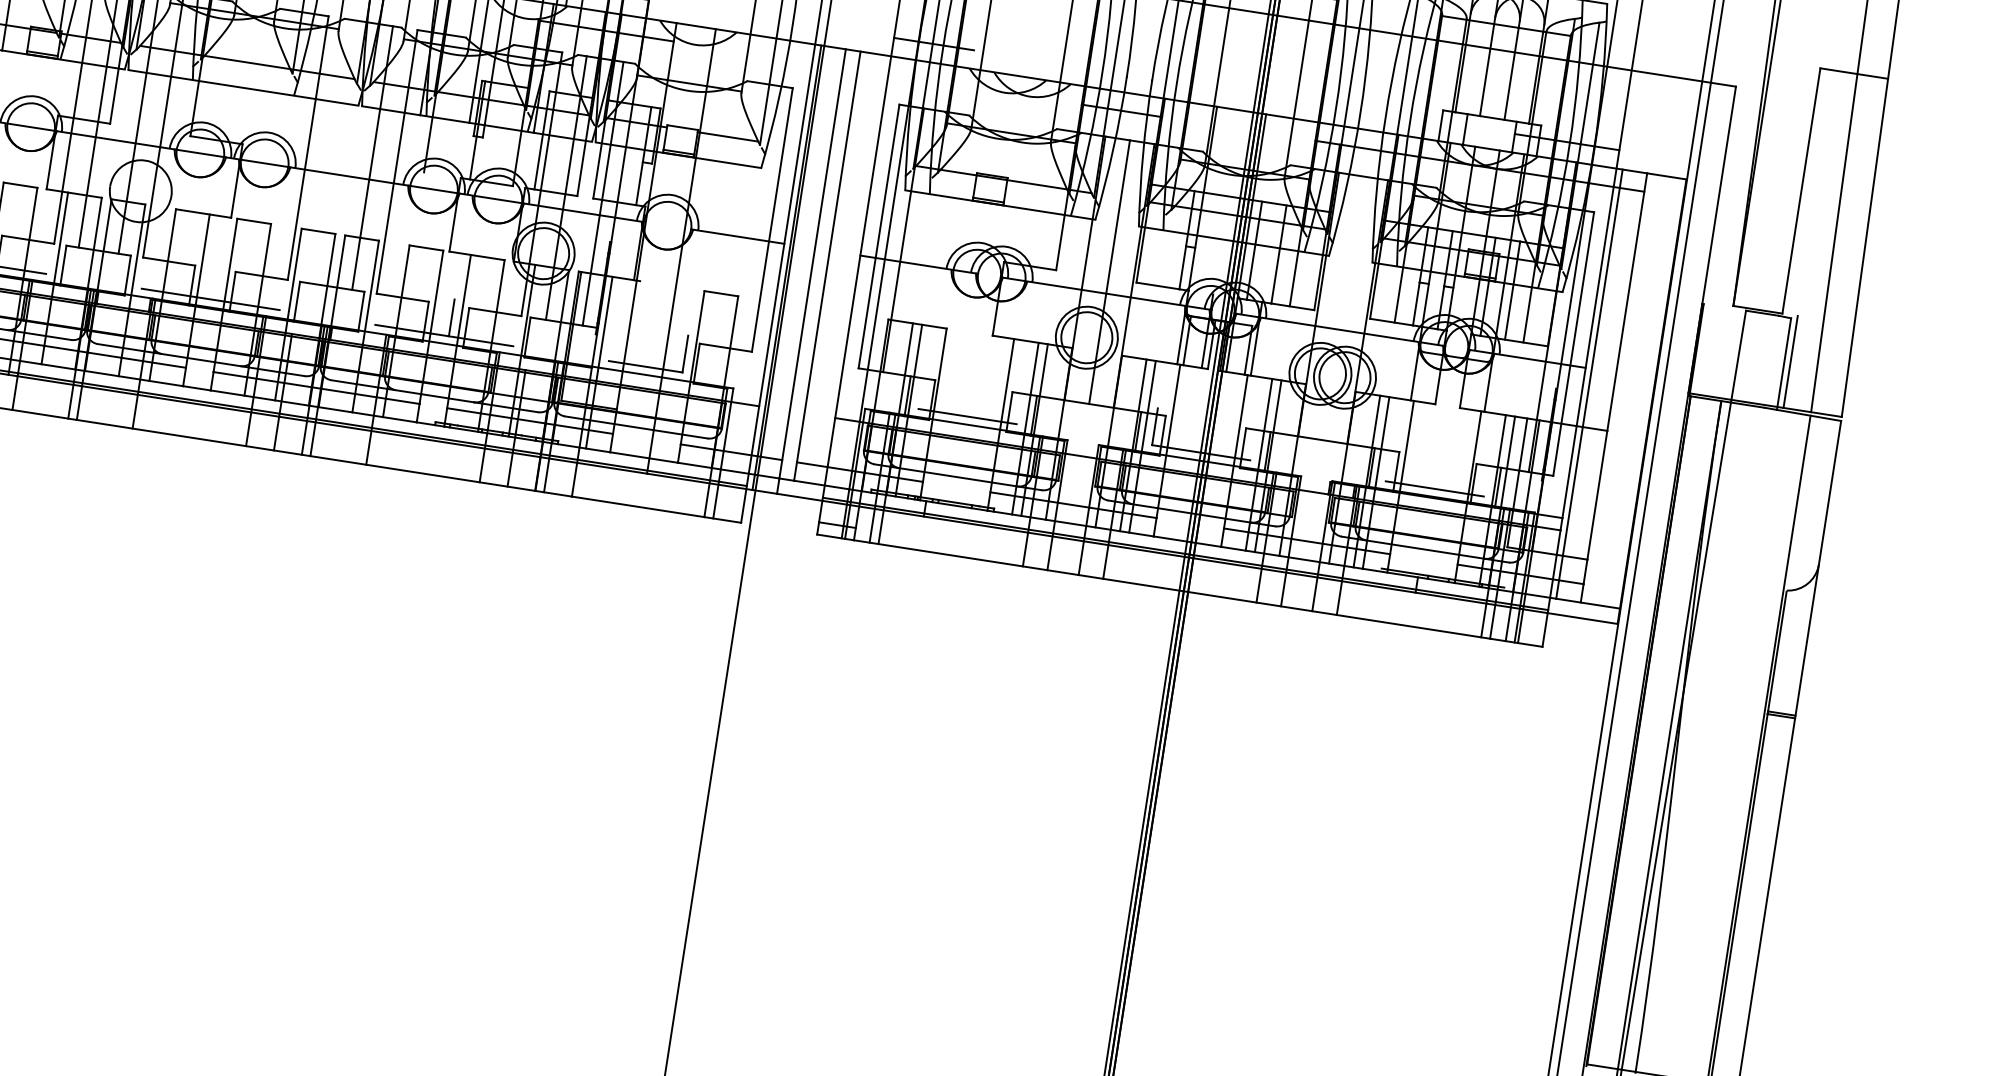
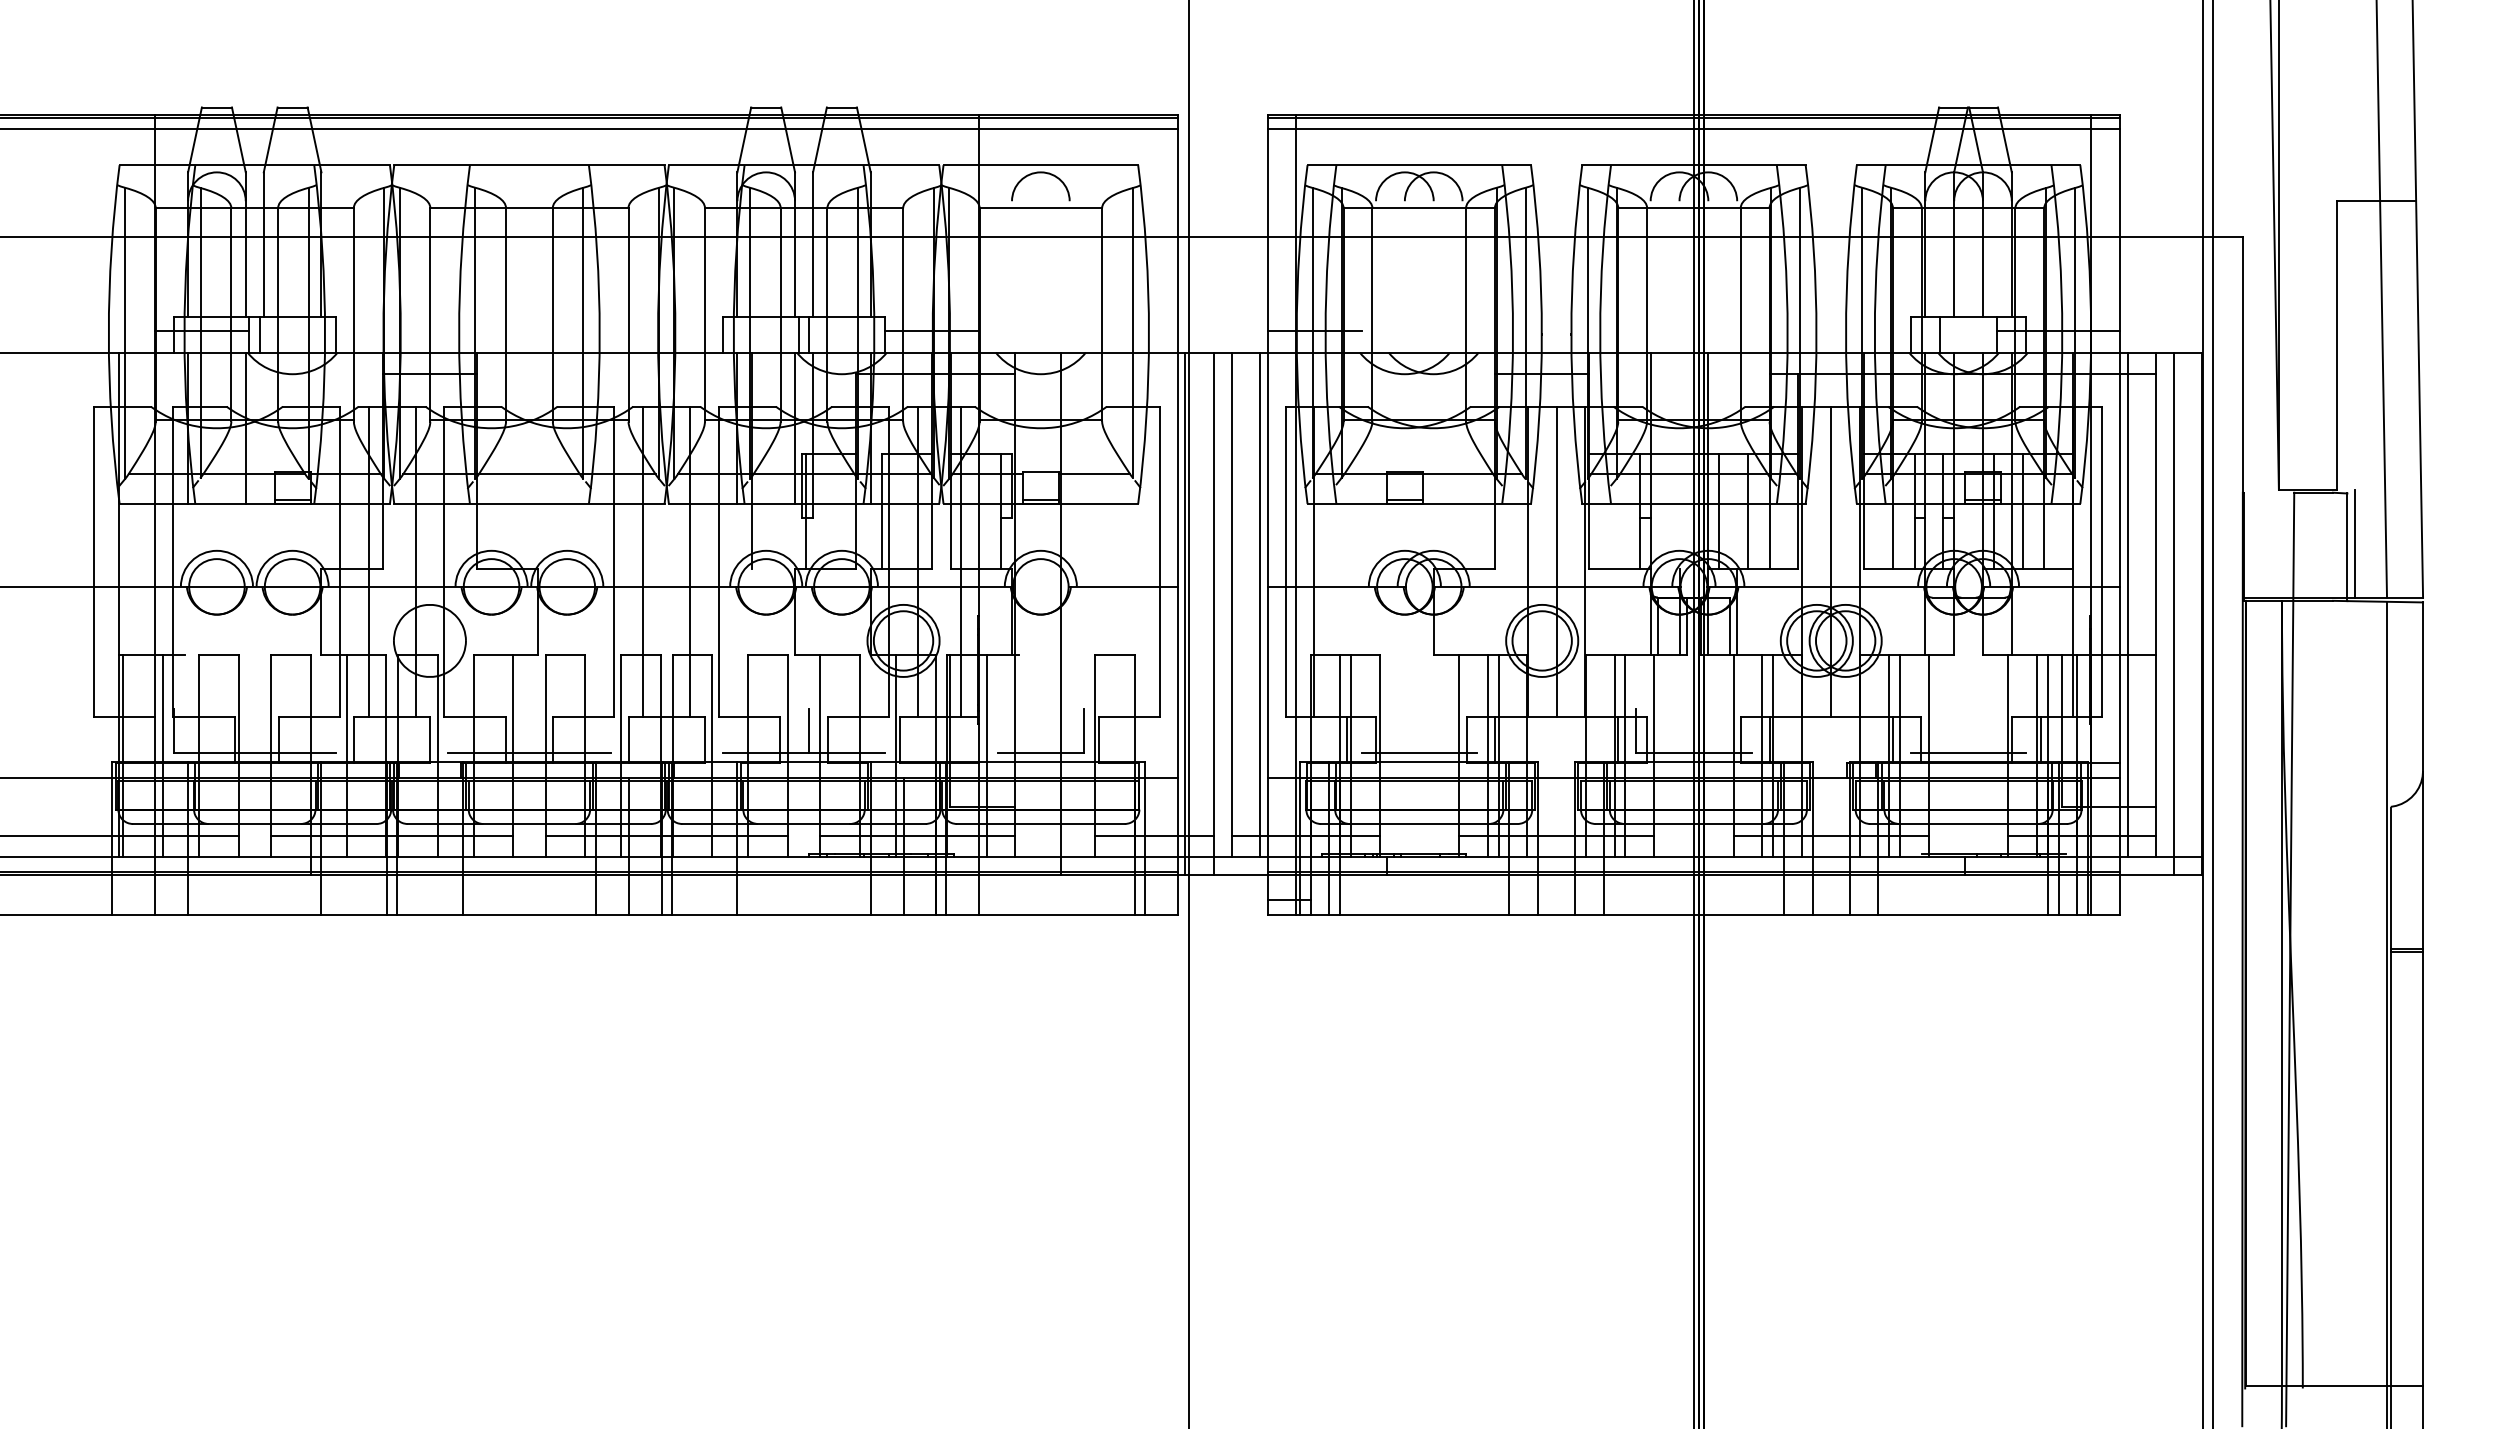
line: (332, 151) -> (643, 561), added
line: (852, 269) -> (1260, 604), added
line: (1343, 308) -> (1831, 561), added
line: (1627, 397) -> (2173, 613), added

